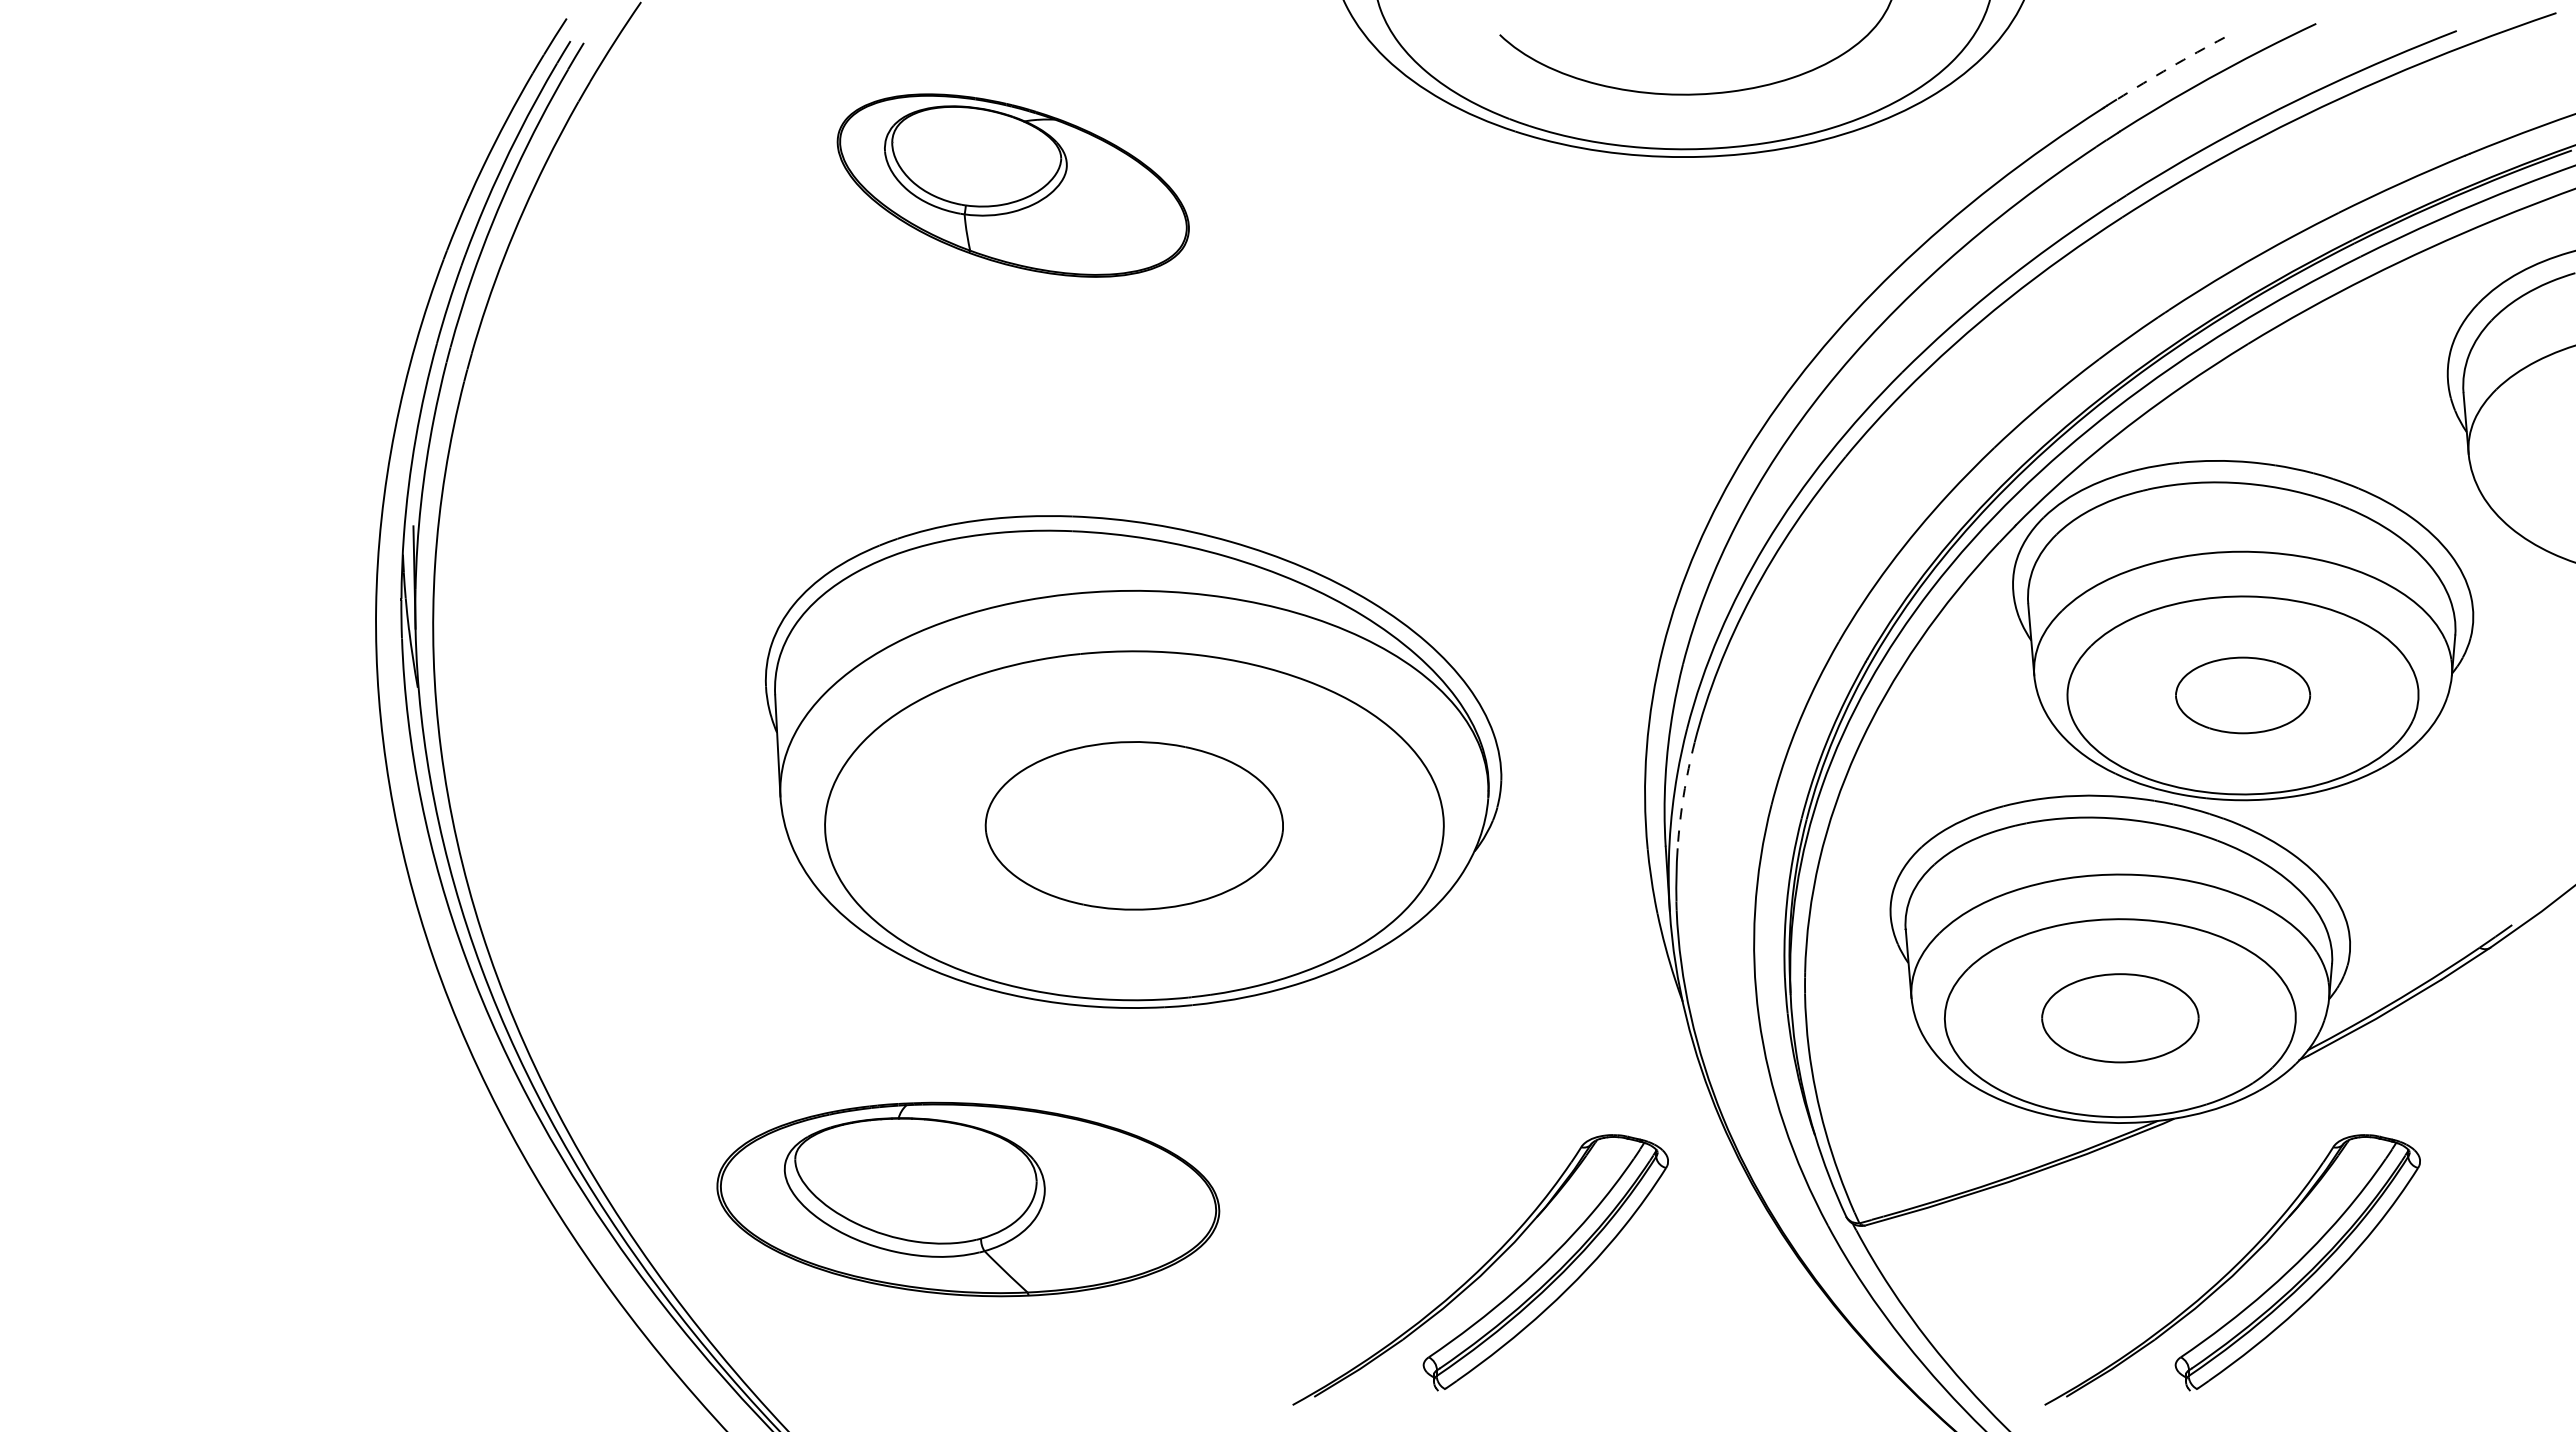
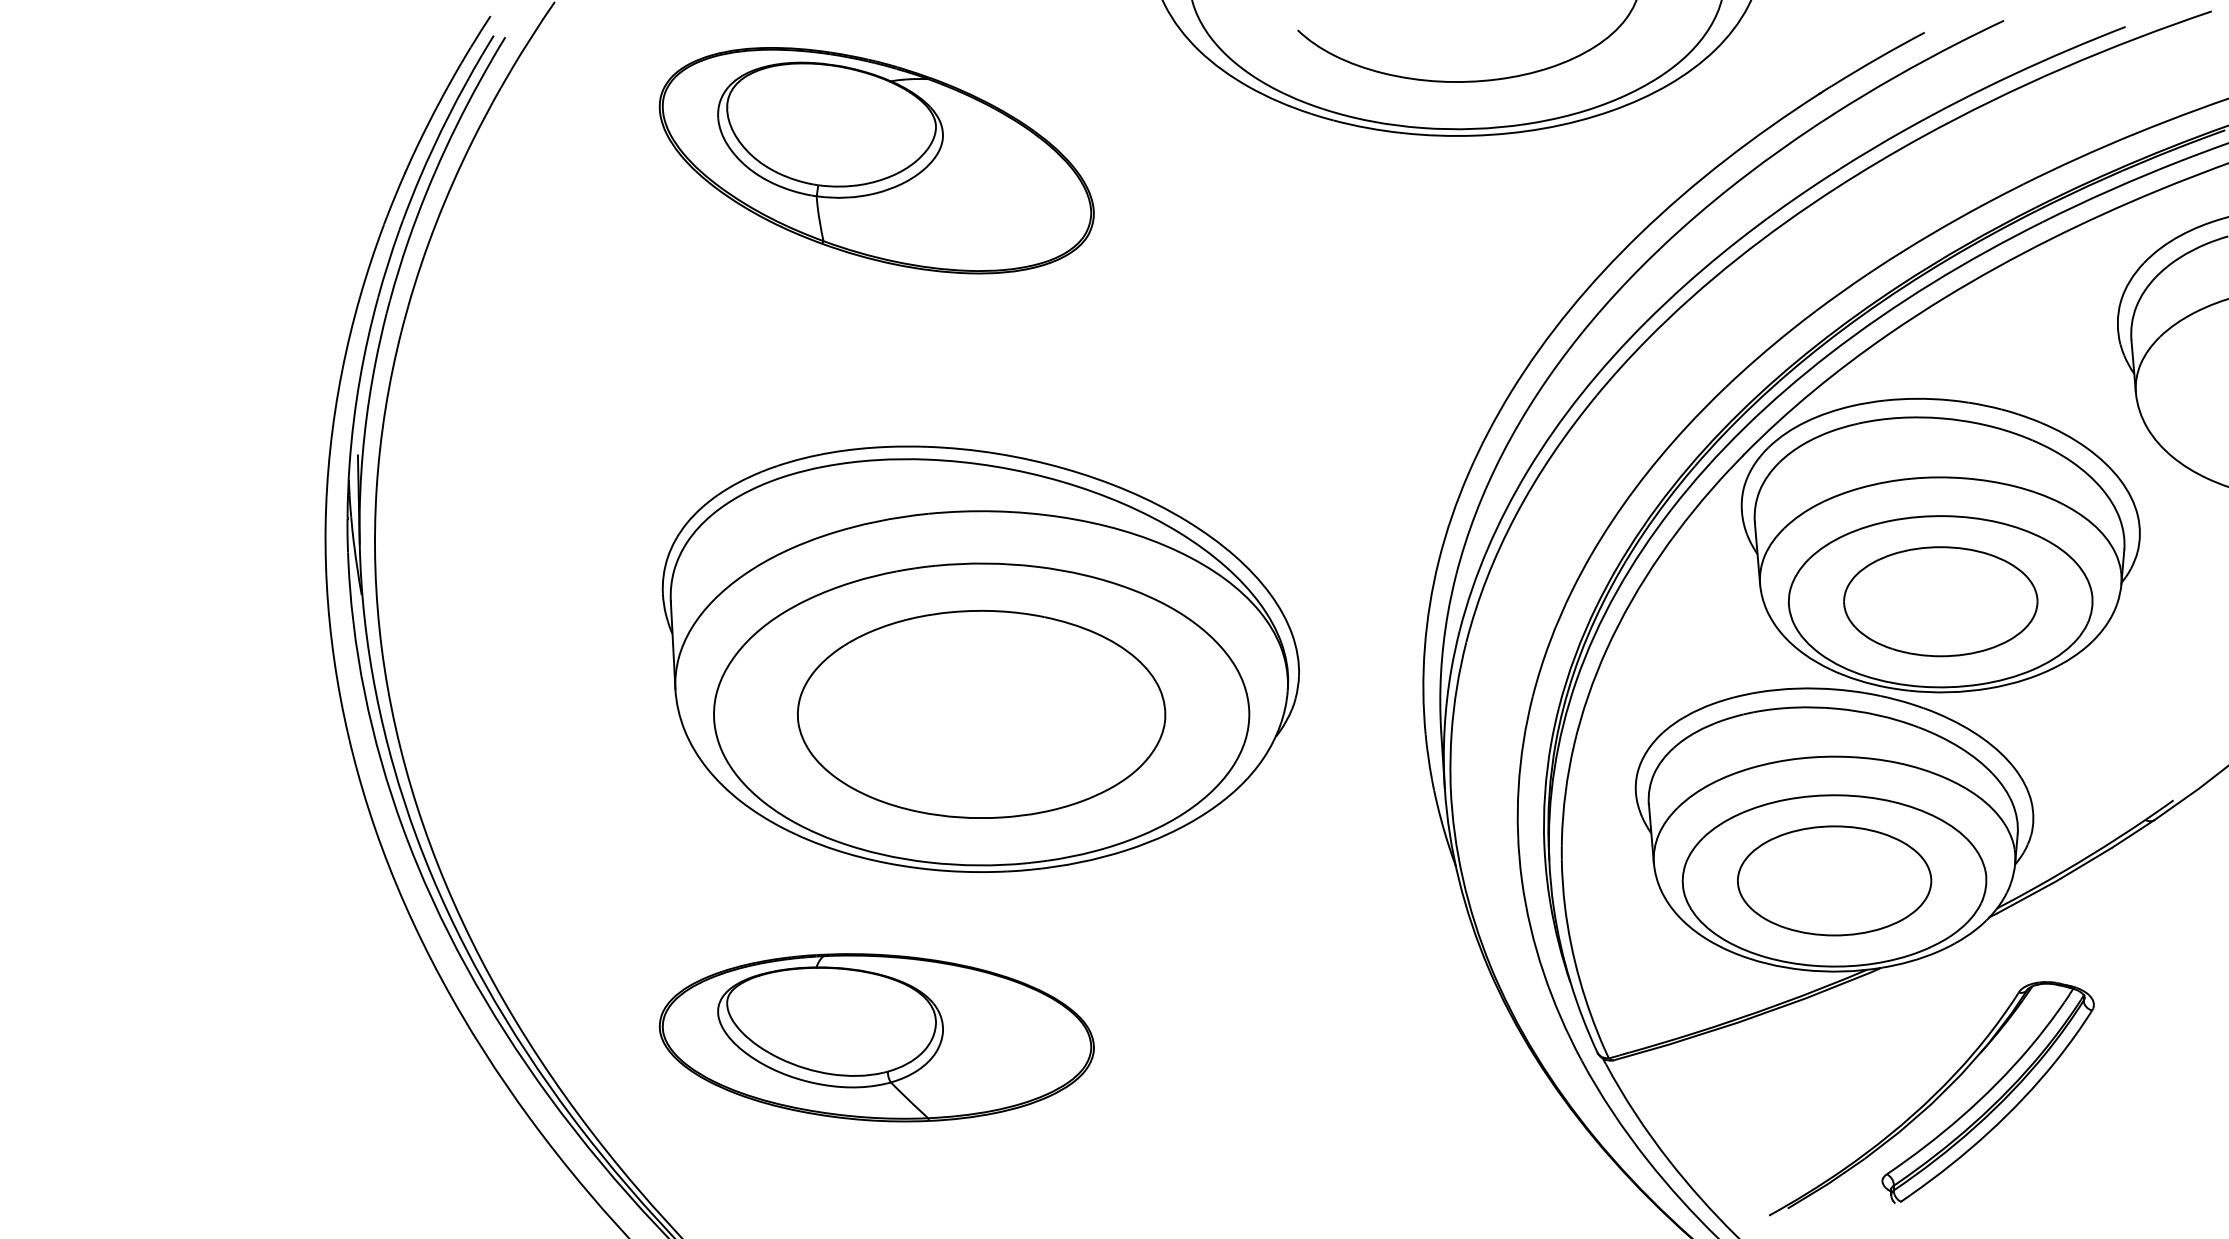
arc: (2170, 67) -> (1877, 58), dashed -> solid
part: (1013, 185) -> (877, 160), size x1.43
part: (2242, 695) -> (1940, 601), size x1.67
arc: (1683, 795) -> (1456, 688), dashed -> solid
part: (1134, 825) -> (981, 714), size x1.43
part: (2120, 1018) -> (1834, 881), size x1.43
part: (968, 1199) -> (877, 1037), moved
part: (1480, 1269) -> (1281, 1098), removed

